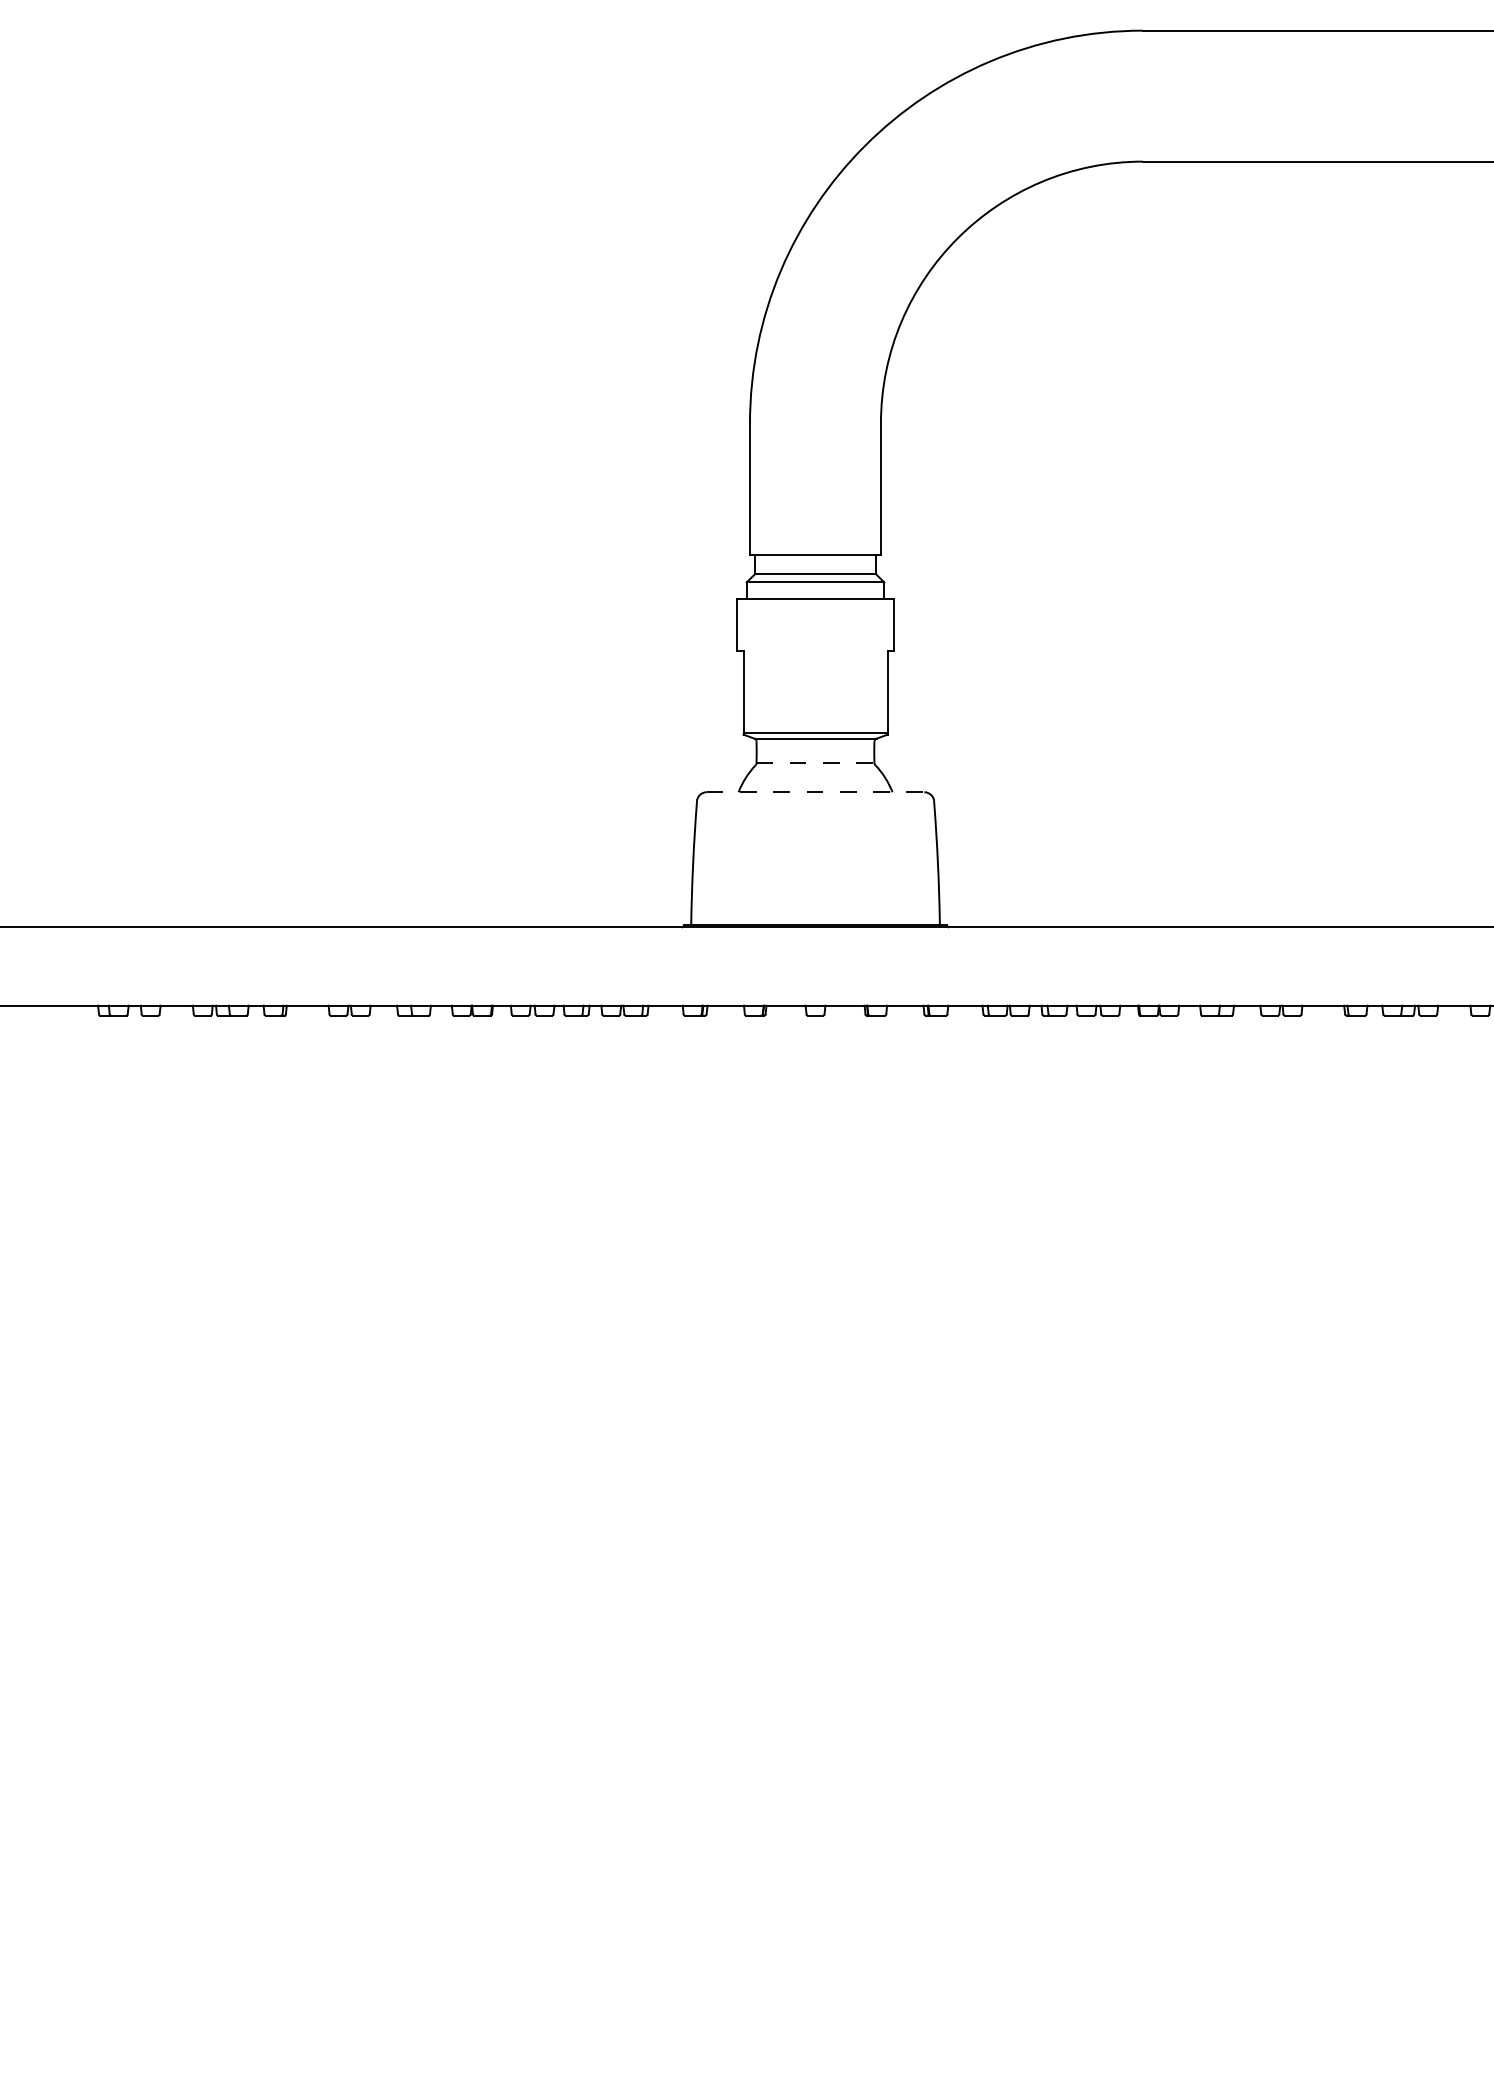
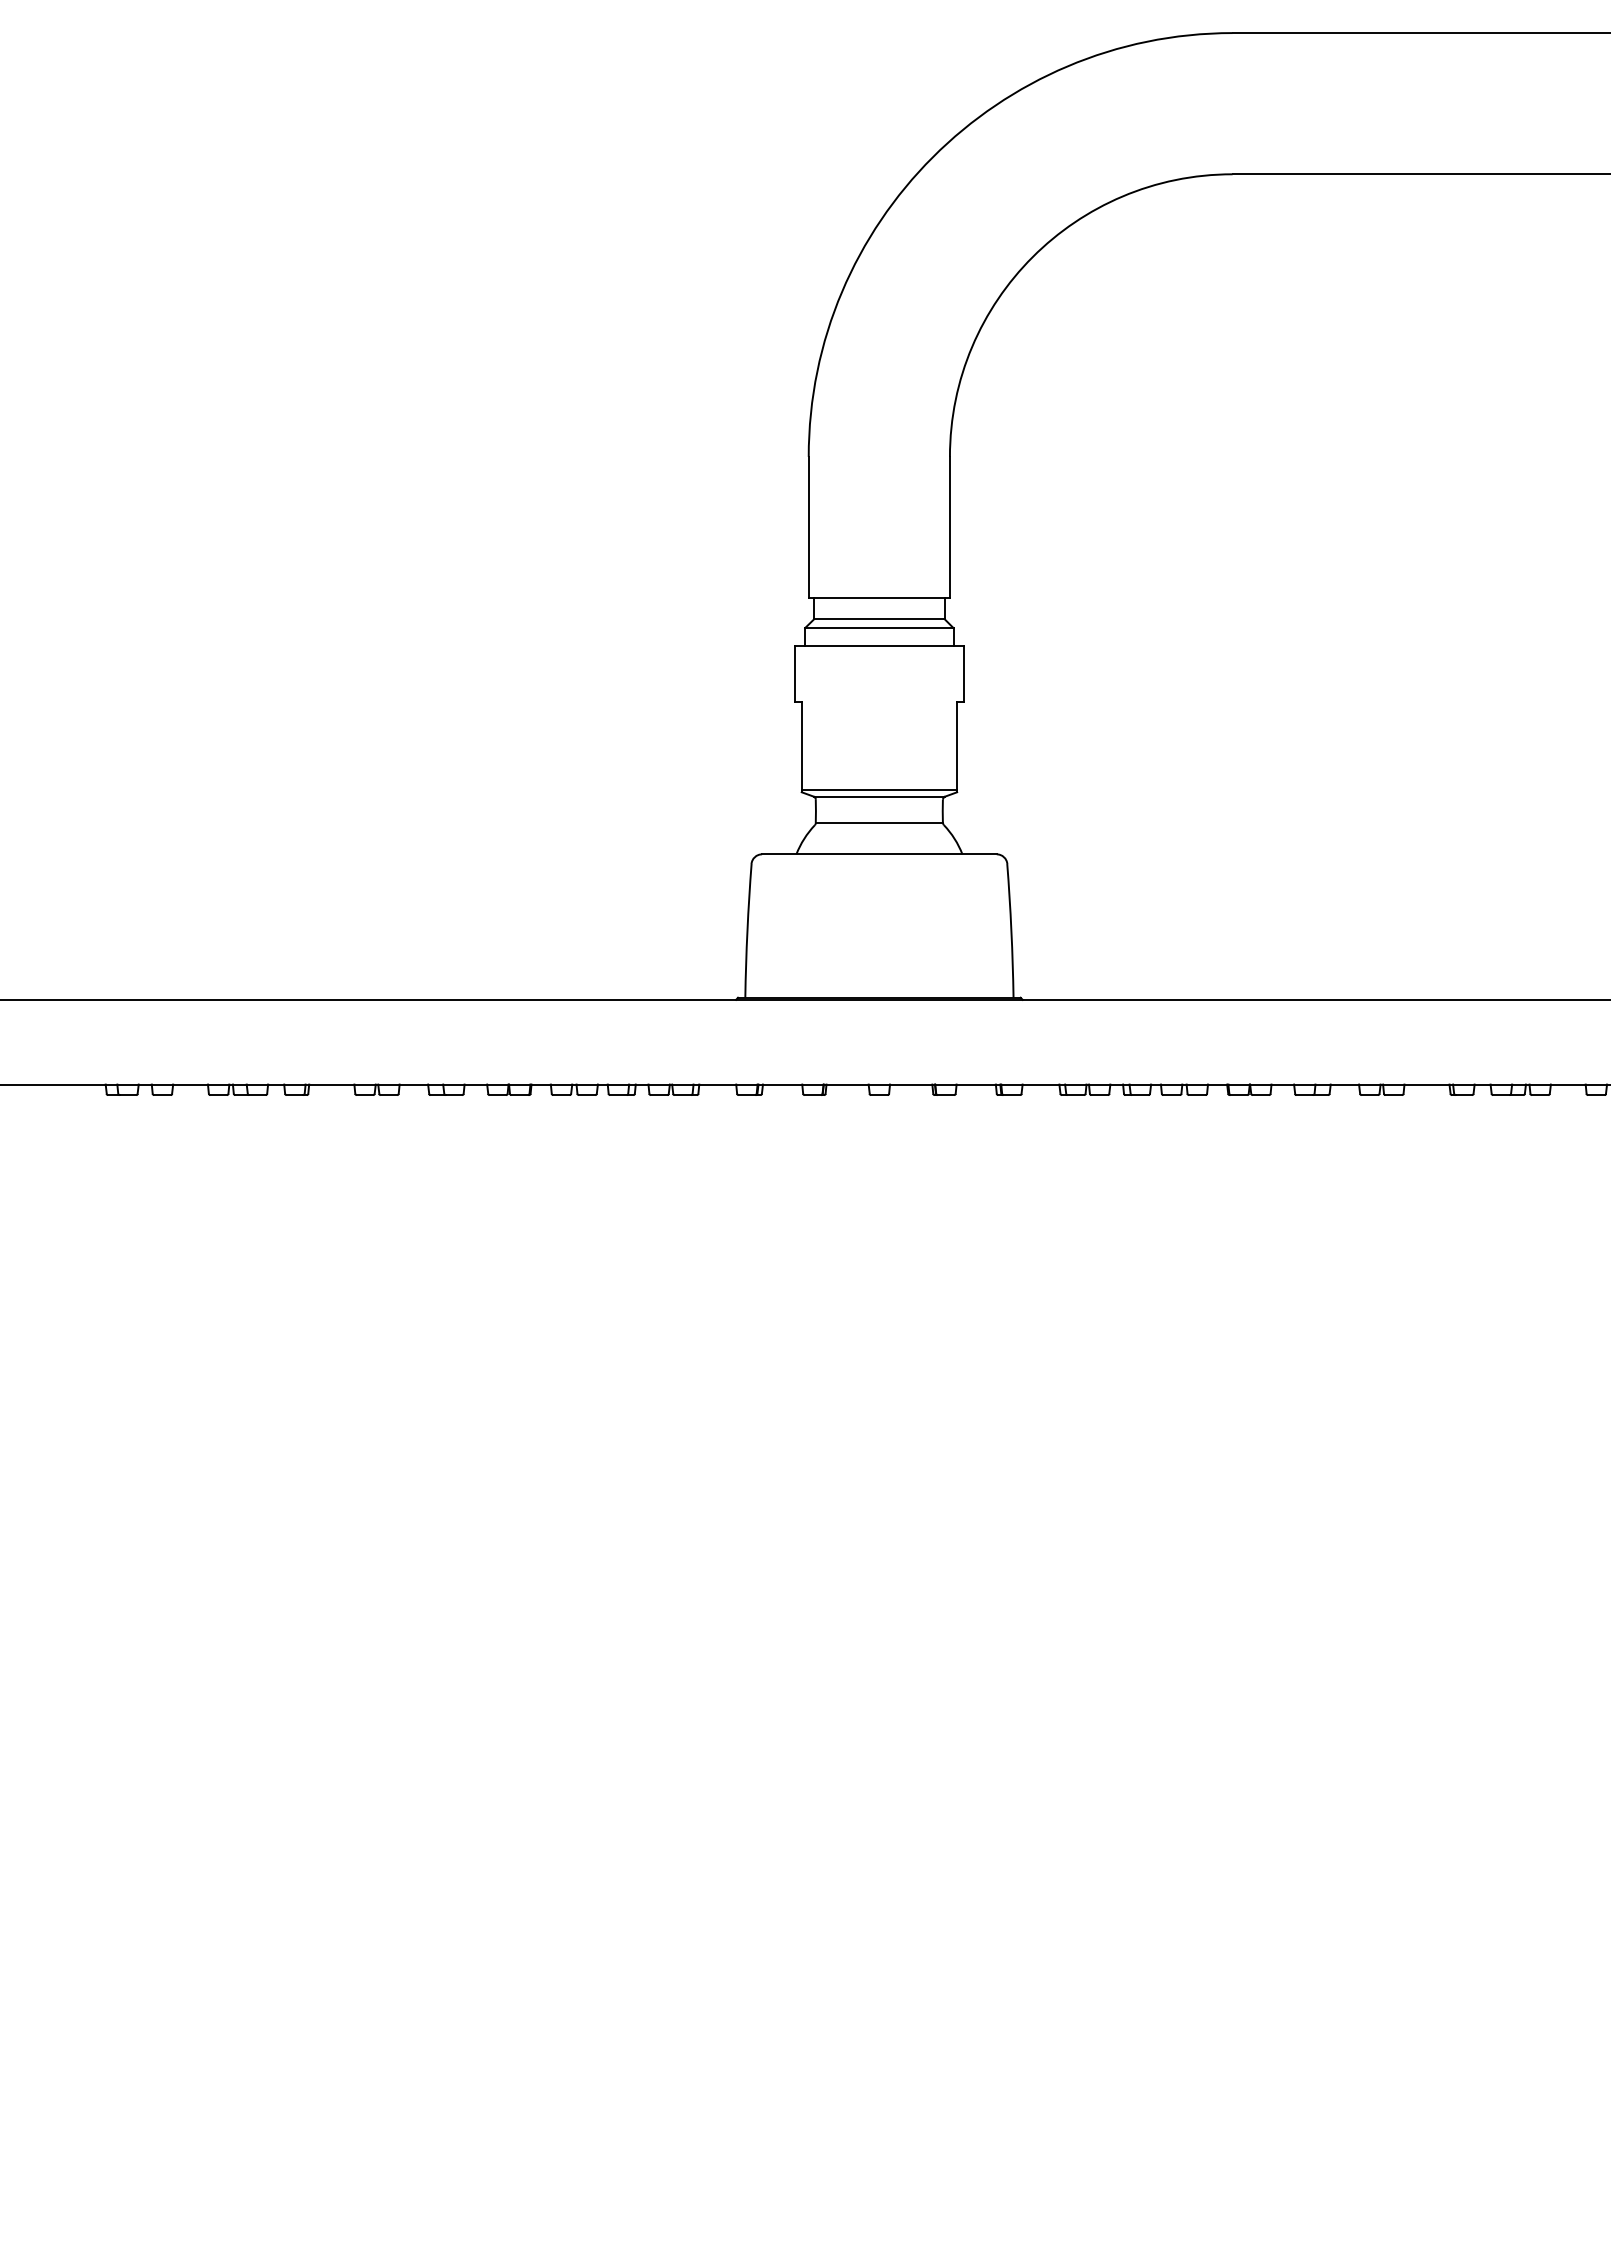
line: (815, 762) -> (879, 822), dashed -> solid
line: (815, 792) -> (879, 854), dashed -> solid

